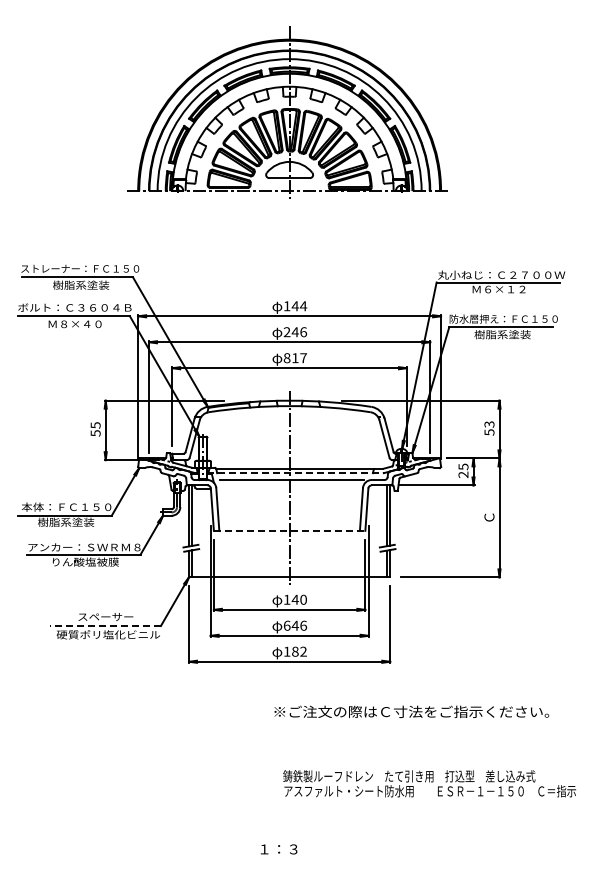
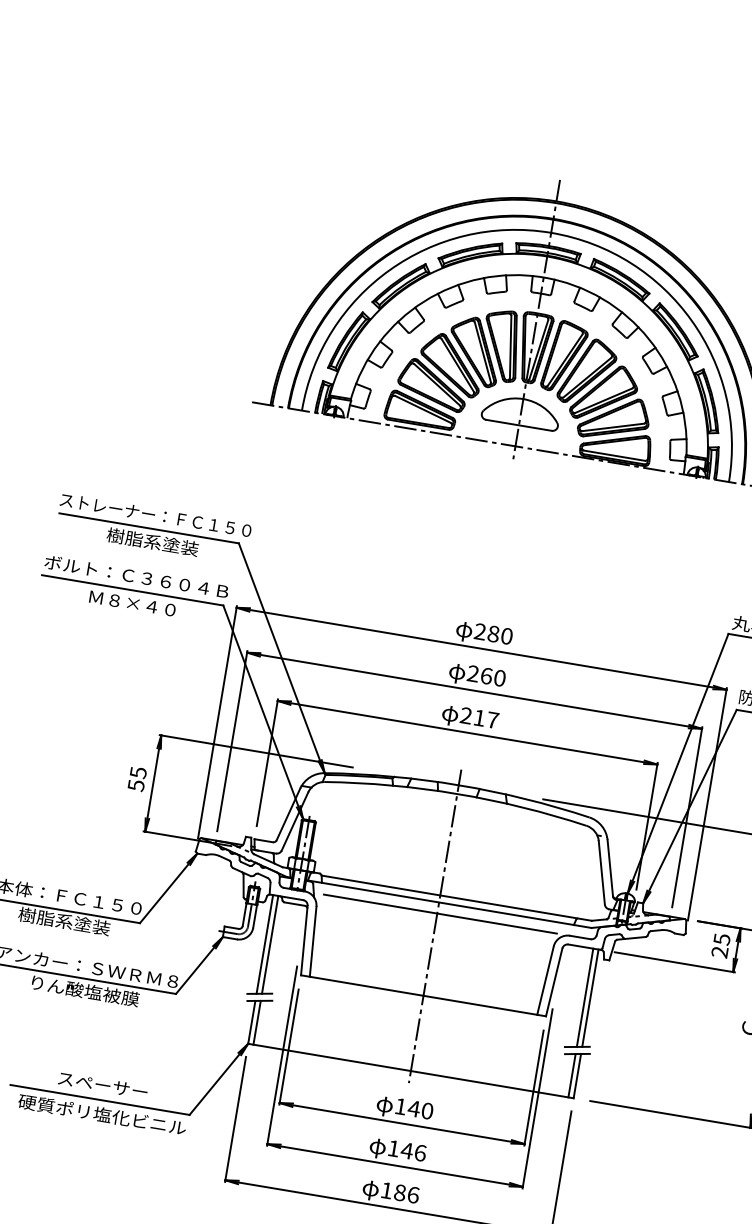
text: (295, 306) -> (493, 634), 144 -> 280
text: (299, 332) -> (493, 677), 246 -> 260
text: (286, 358) -> (465, 716), 817 -> 217
line: (296, 473) -> (450, 904), dashed -> solid
line: (289, 530) -> (423, 995), dashed -> solid
text: (287, 625) -> (394, 1148), 646 -> 146
line: (105, 626) -> (99, 1100), dashed -> solid
text: (303, 651) -> (413, 1194), 182 -> 186

